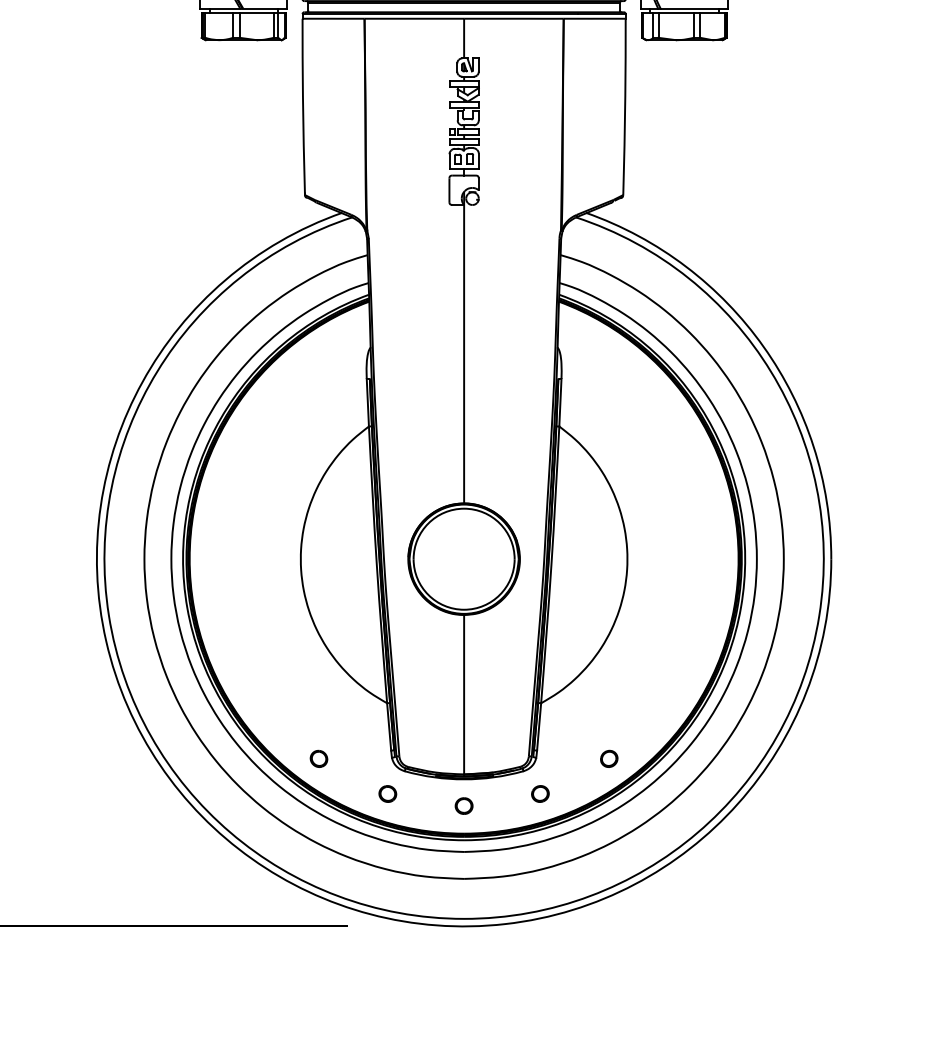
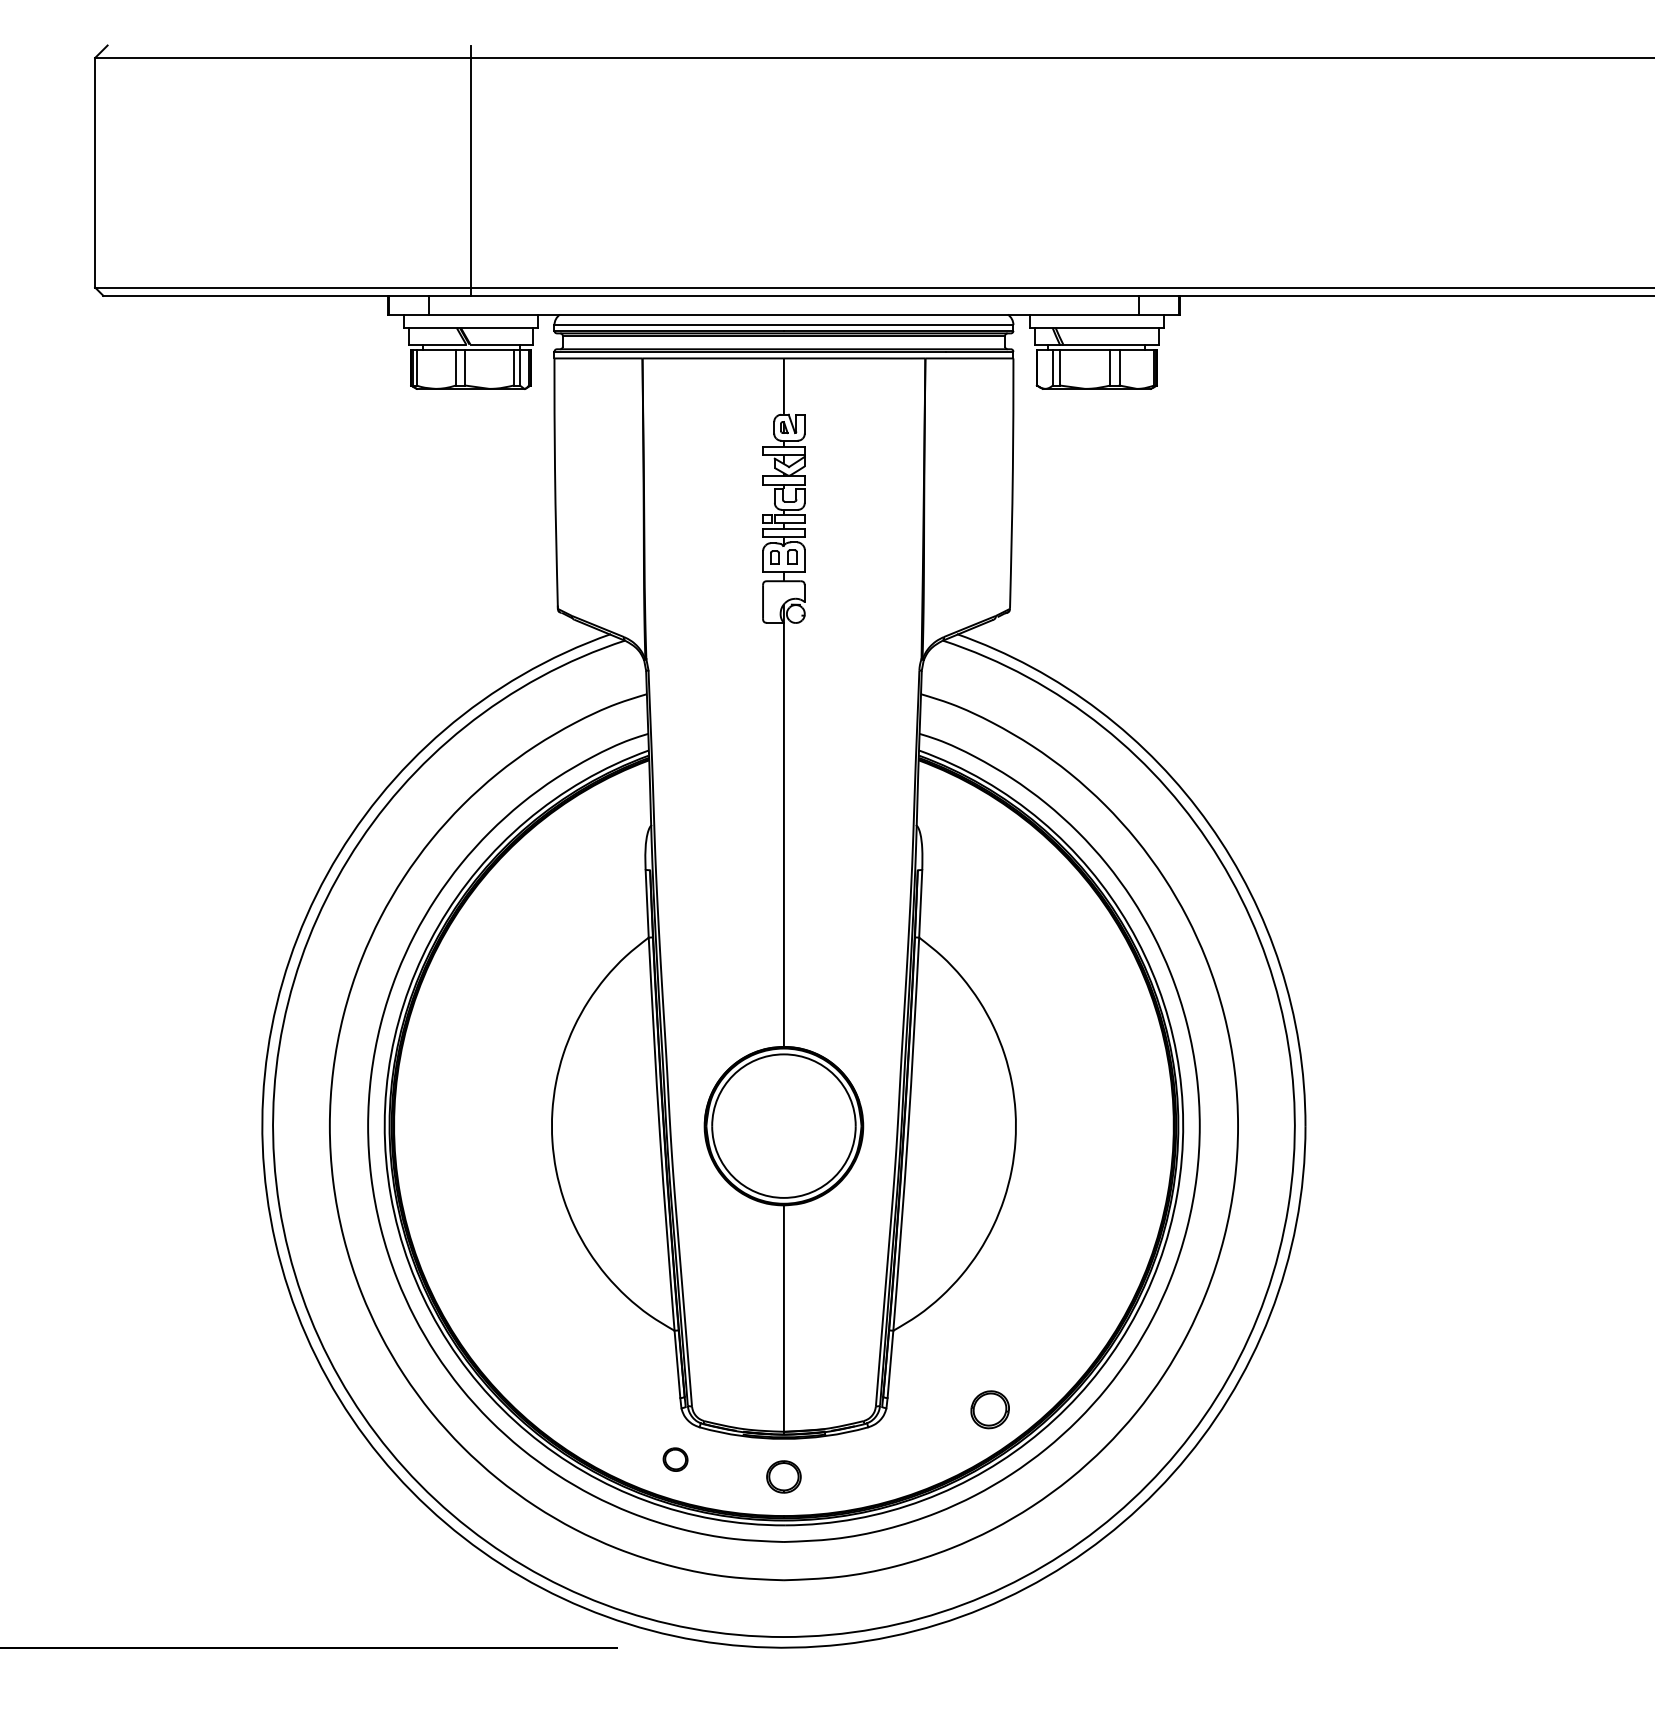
part: (318, 758) -> (577, 1409), removed
part: (608, 758) -> (989, 1409), size x1.6
part: (540, 793) -> (892, 1459), removed
part: (463, 805) -> (783, 1476), size x1.4

